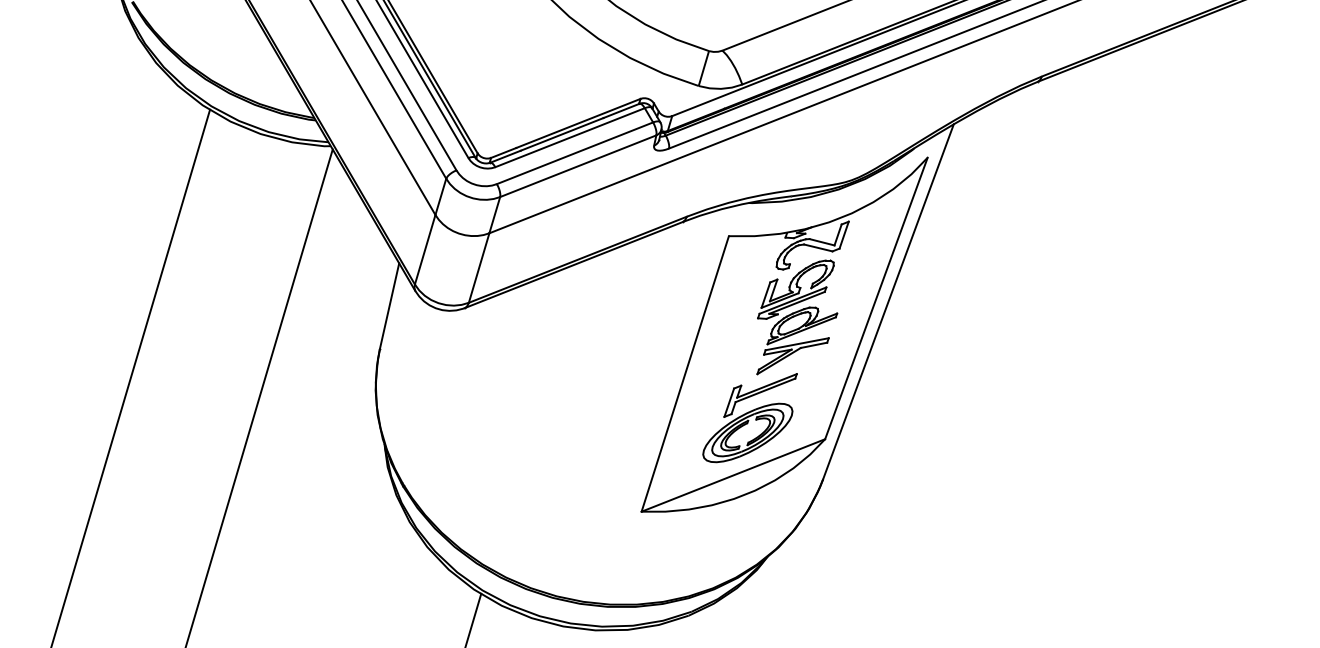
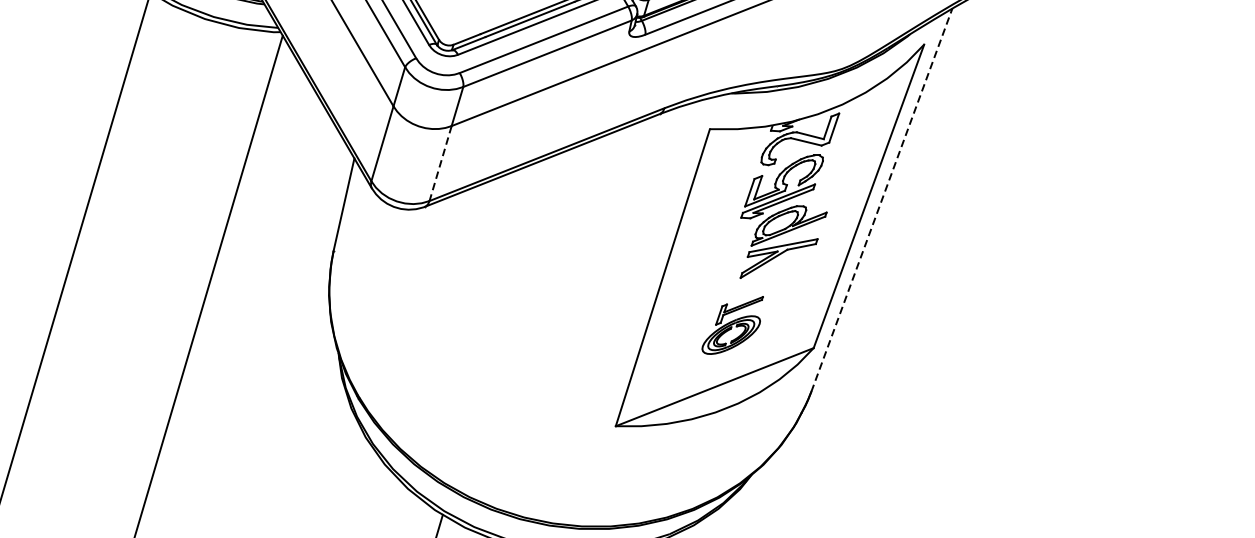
line: (479, 268) -> (441, 164), solid -> dashed
line: (888, 301) -> (881, 199), solid -> dashed
part: (749, 418) -> (732, 325), size x0.6

